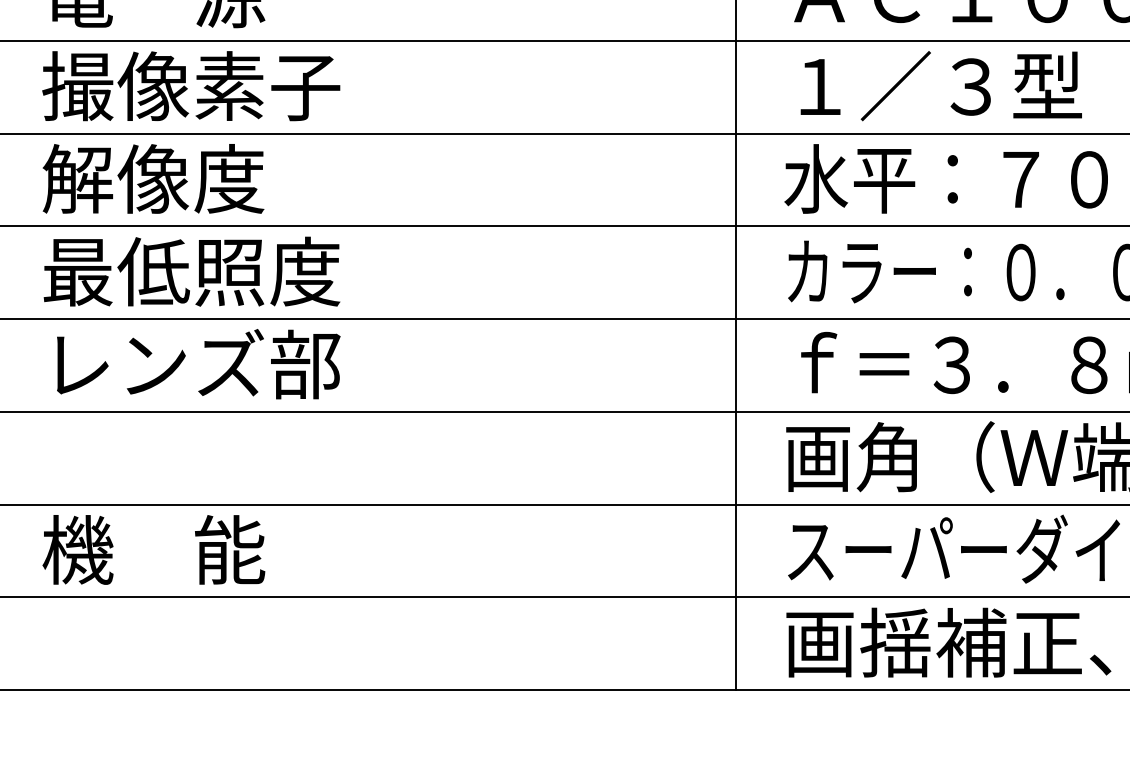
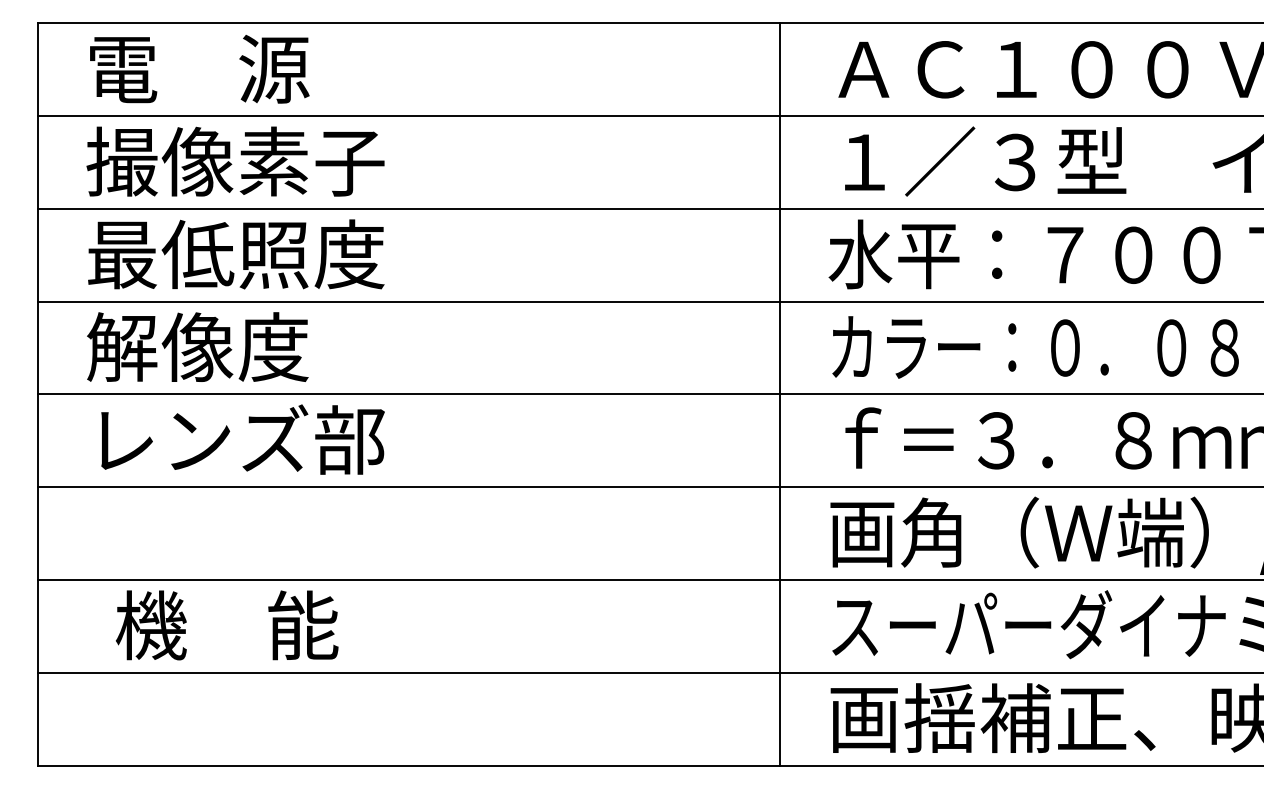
text: (191, 179) -> (235, 254), 解像度 -> 最低照度
text: (191, 272) -> (235, 347), 最低照度 -> 解像度
text: (153, 550) -> (226, 625), moved

